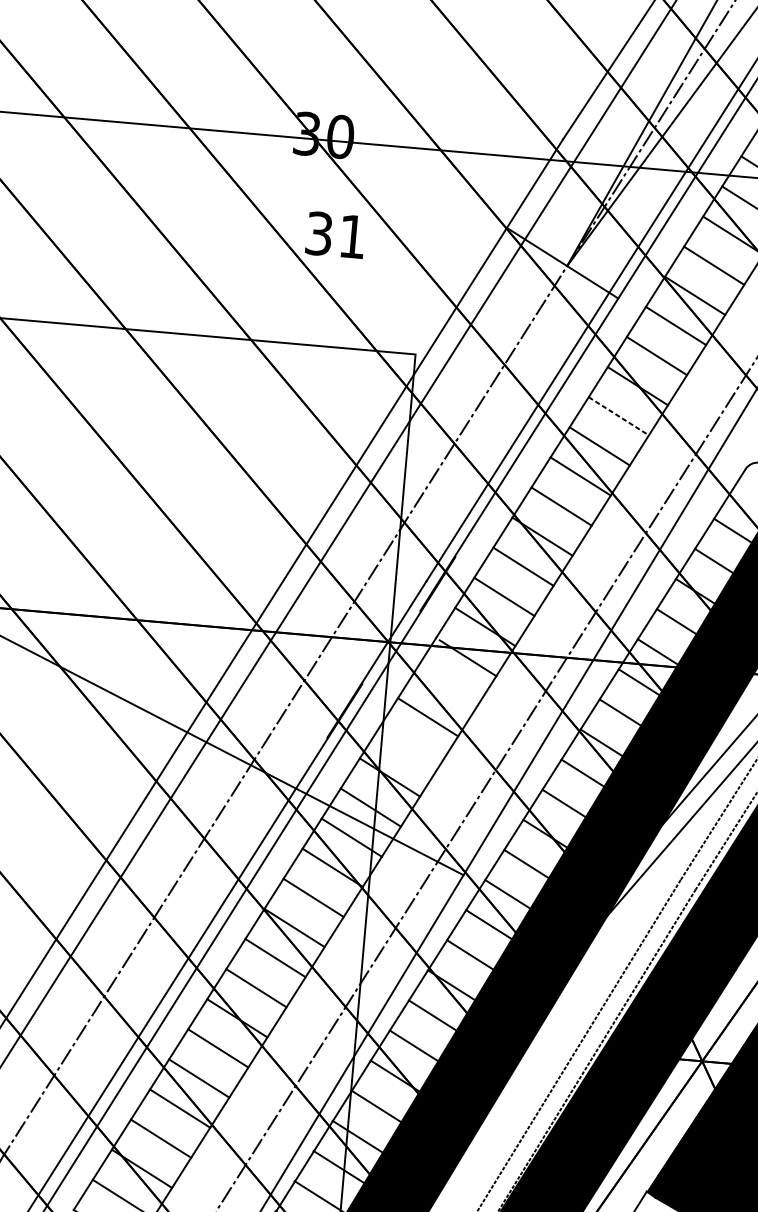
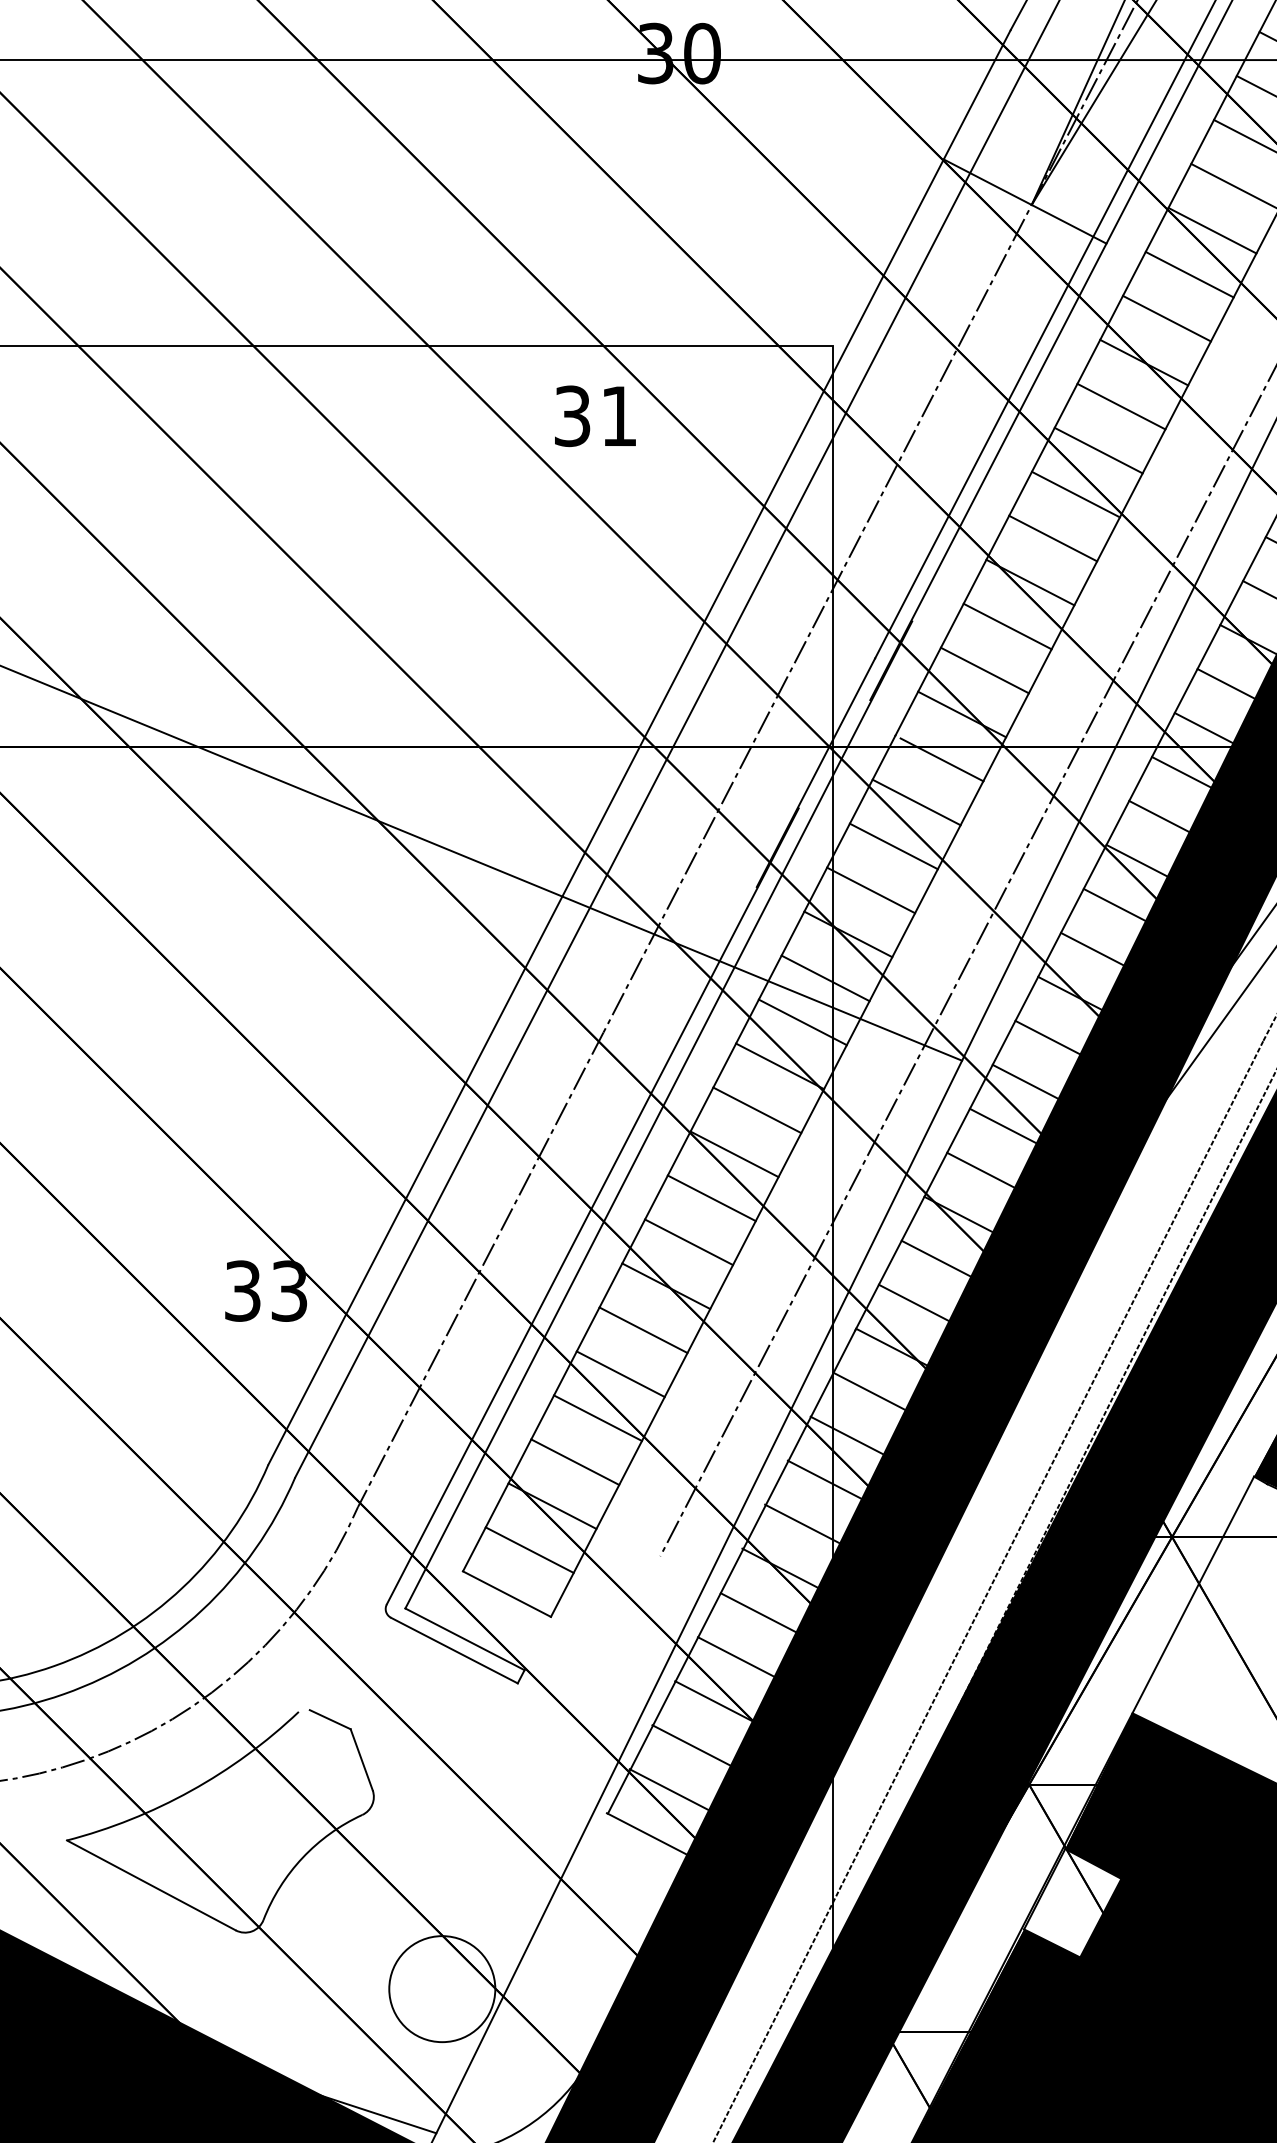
text: (335, 235) -> (595, 416), moved
line: (618, 416) -> (1121, 406), dashed -> solid
line: (447, 687) -> (916, 802), added
line: (409, 747) -> (871, 890), added

